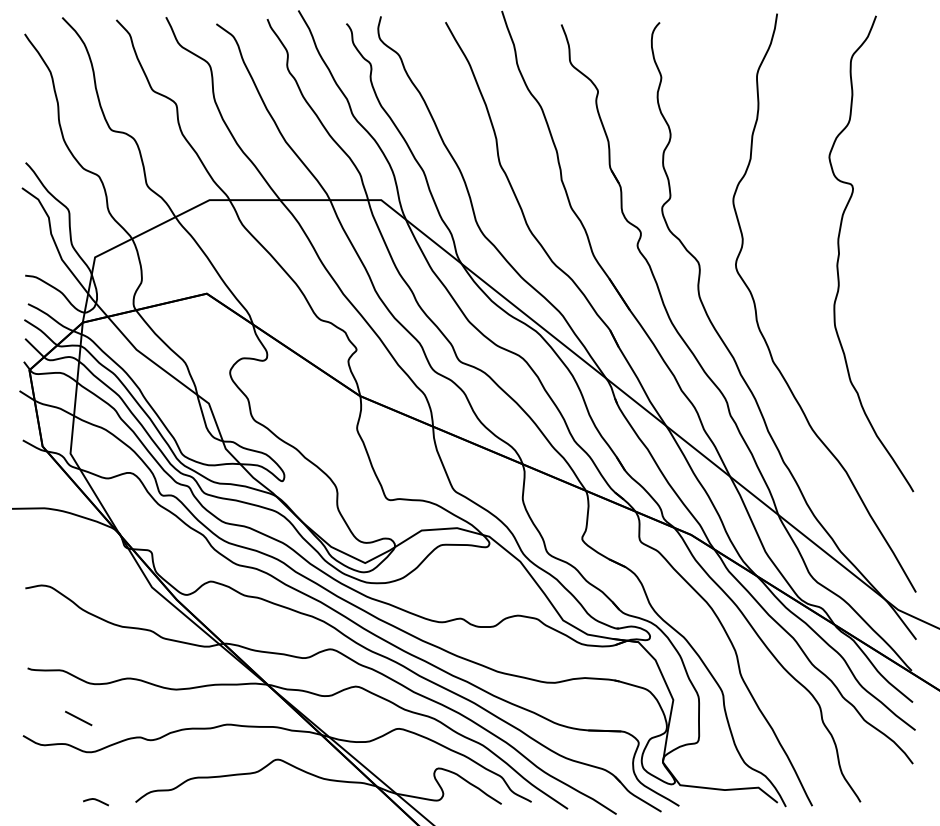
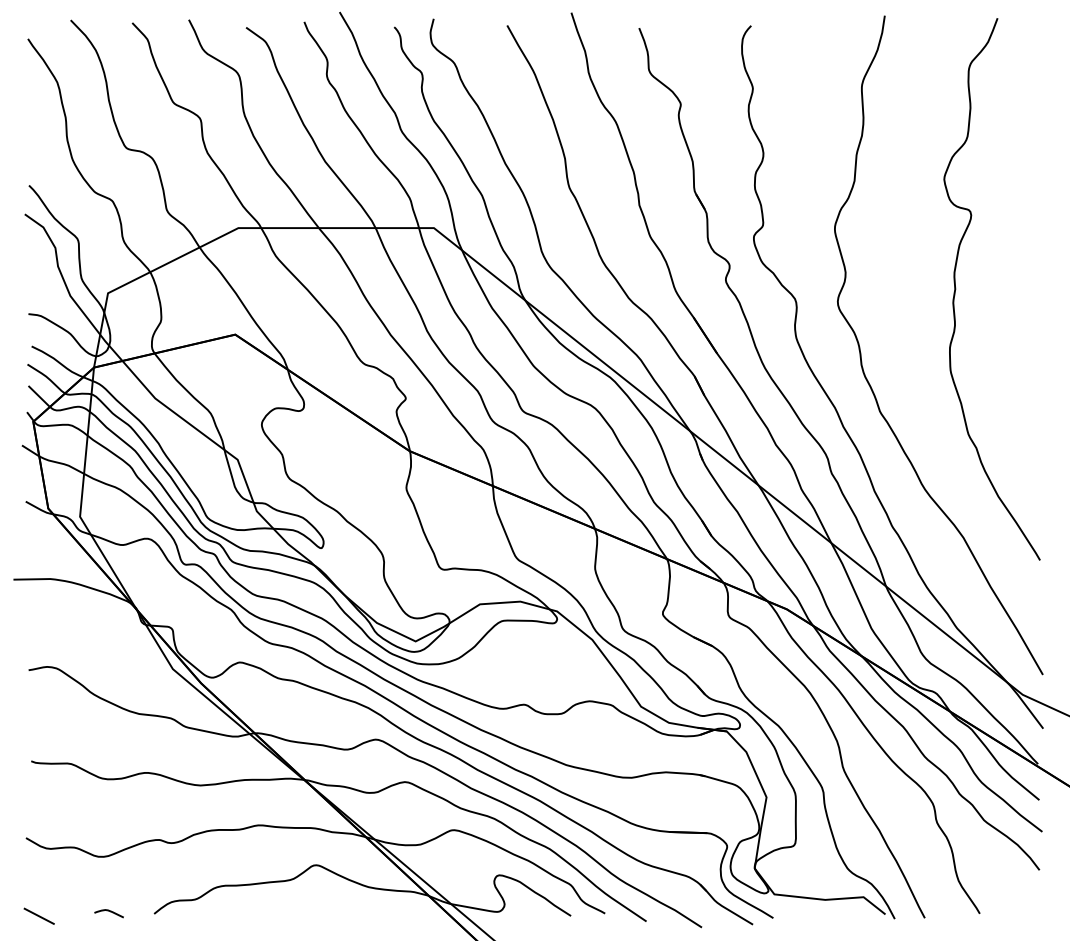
line: (78, 718) -> (39, 916), moved

